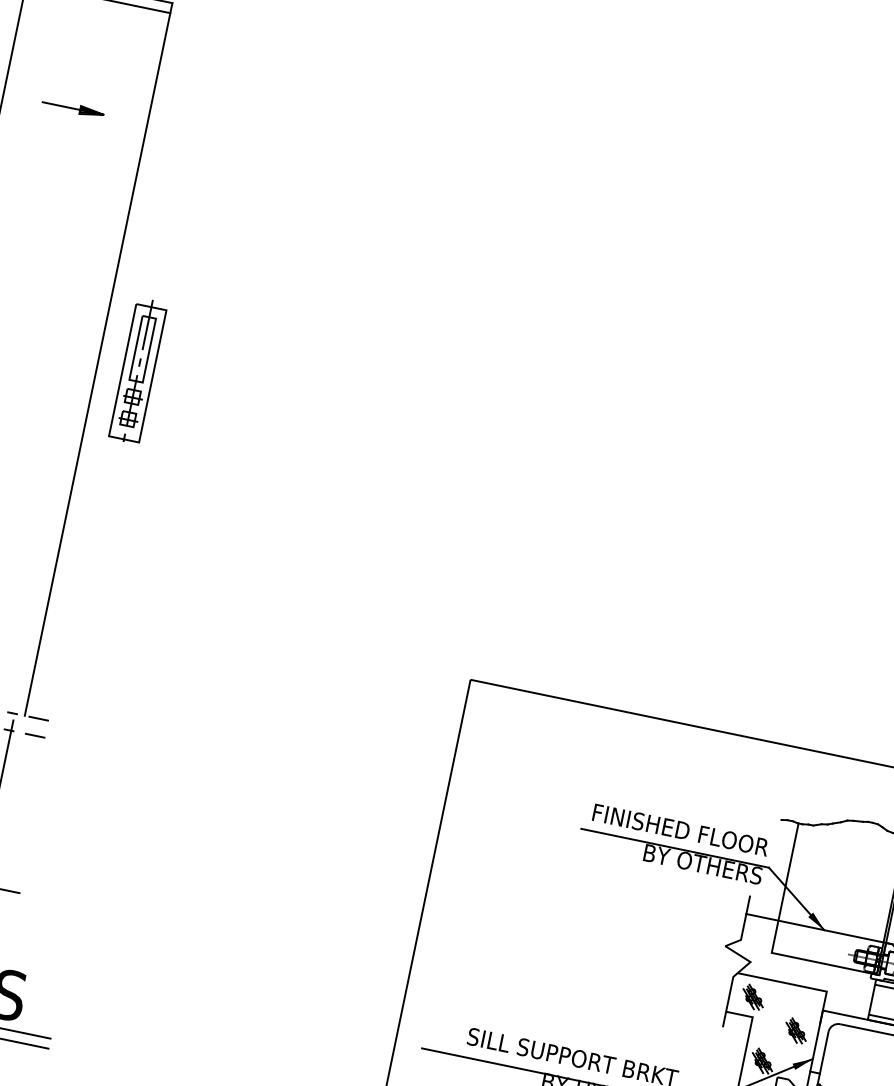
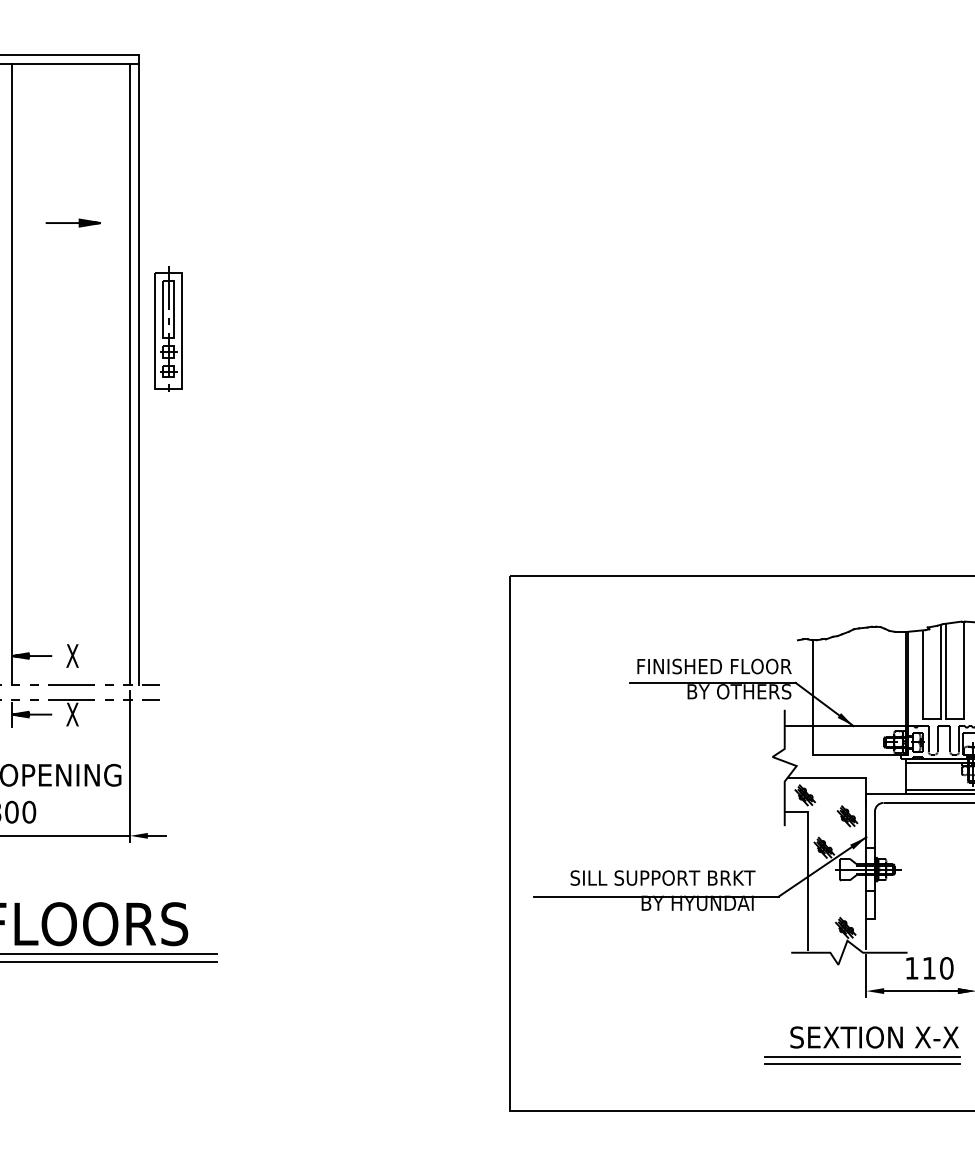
part: (72, 107) -> (72, 222), moved
line: (87, 362) -> (130, 374), added
part: (138, 370) -> (168, 328), moved

